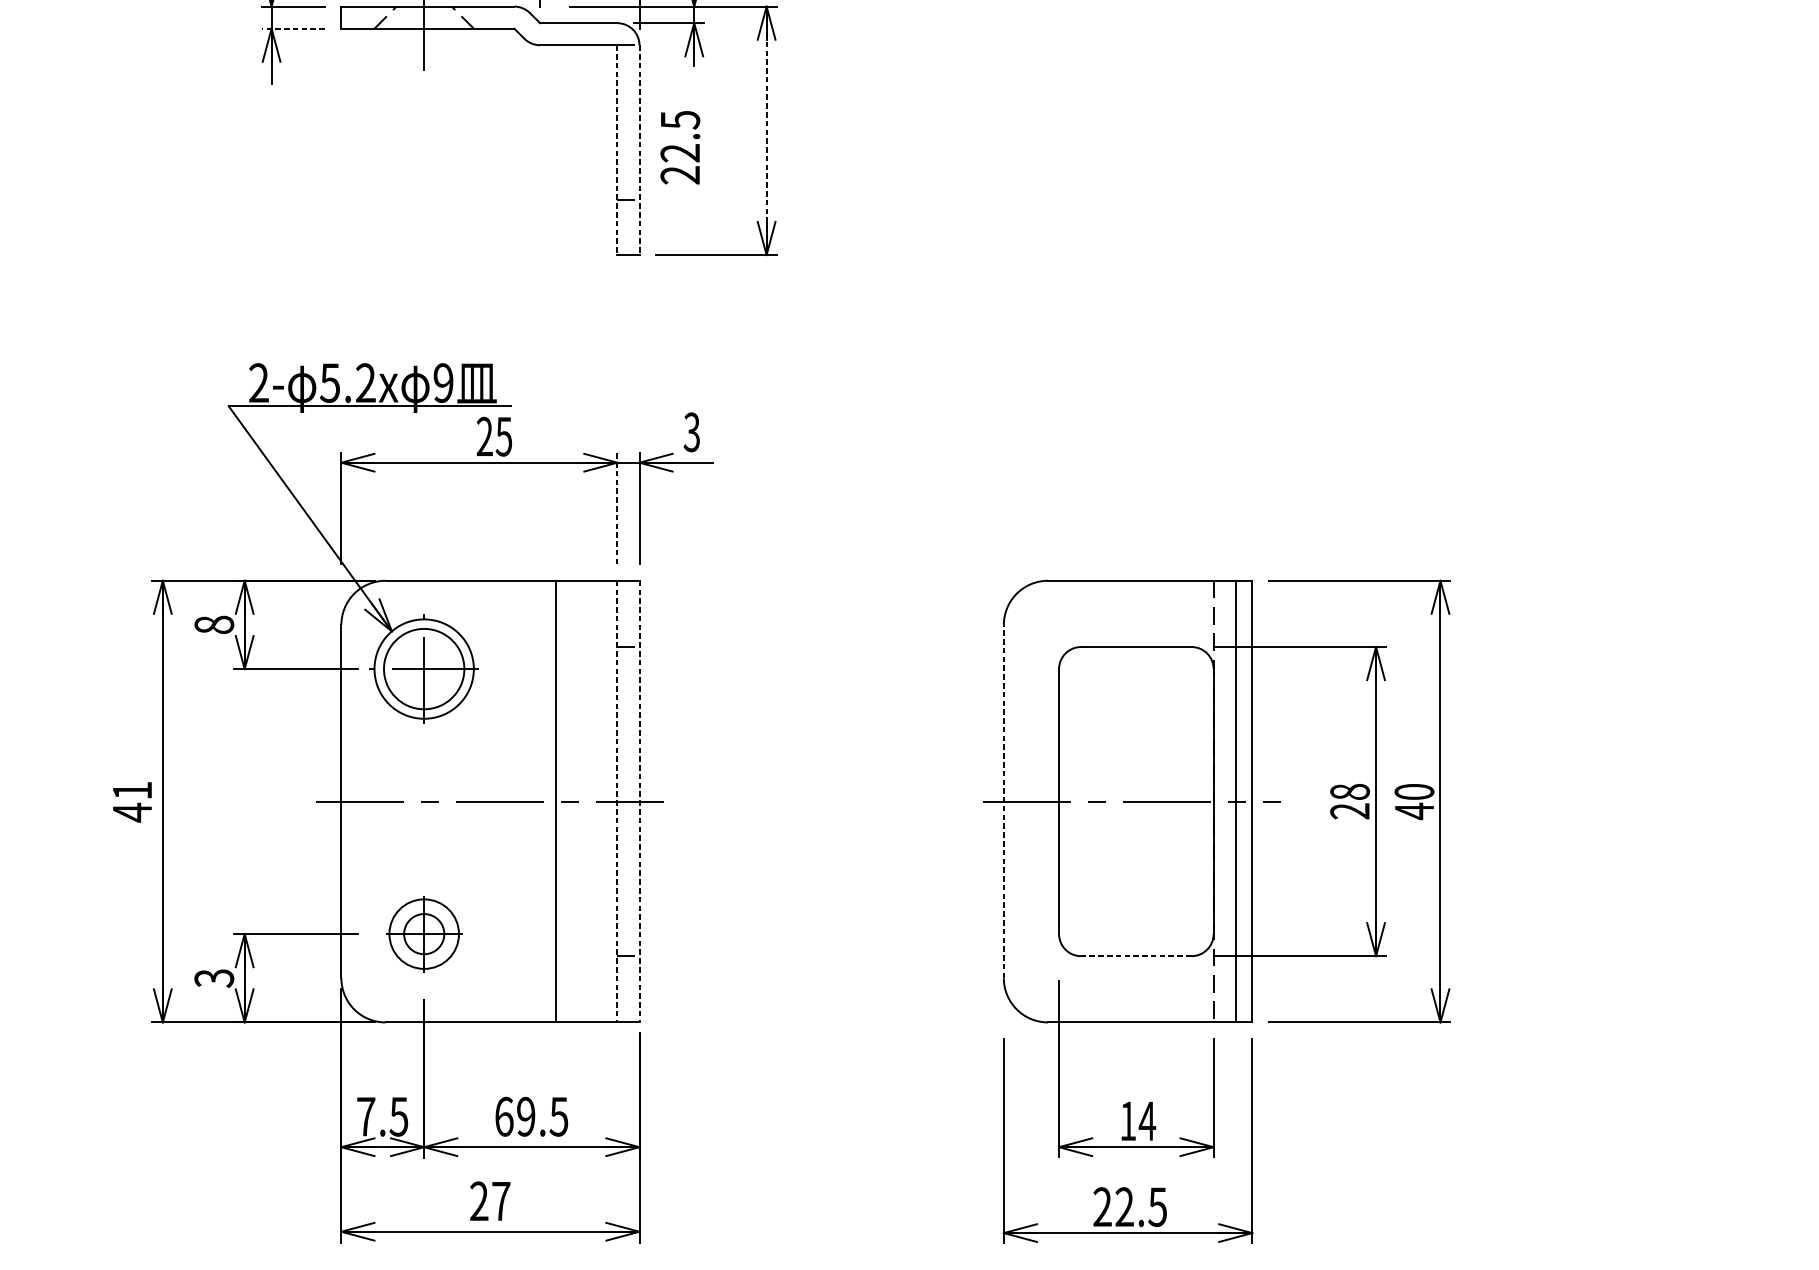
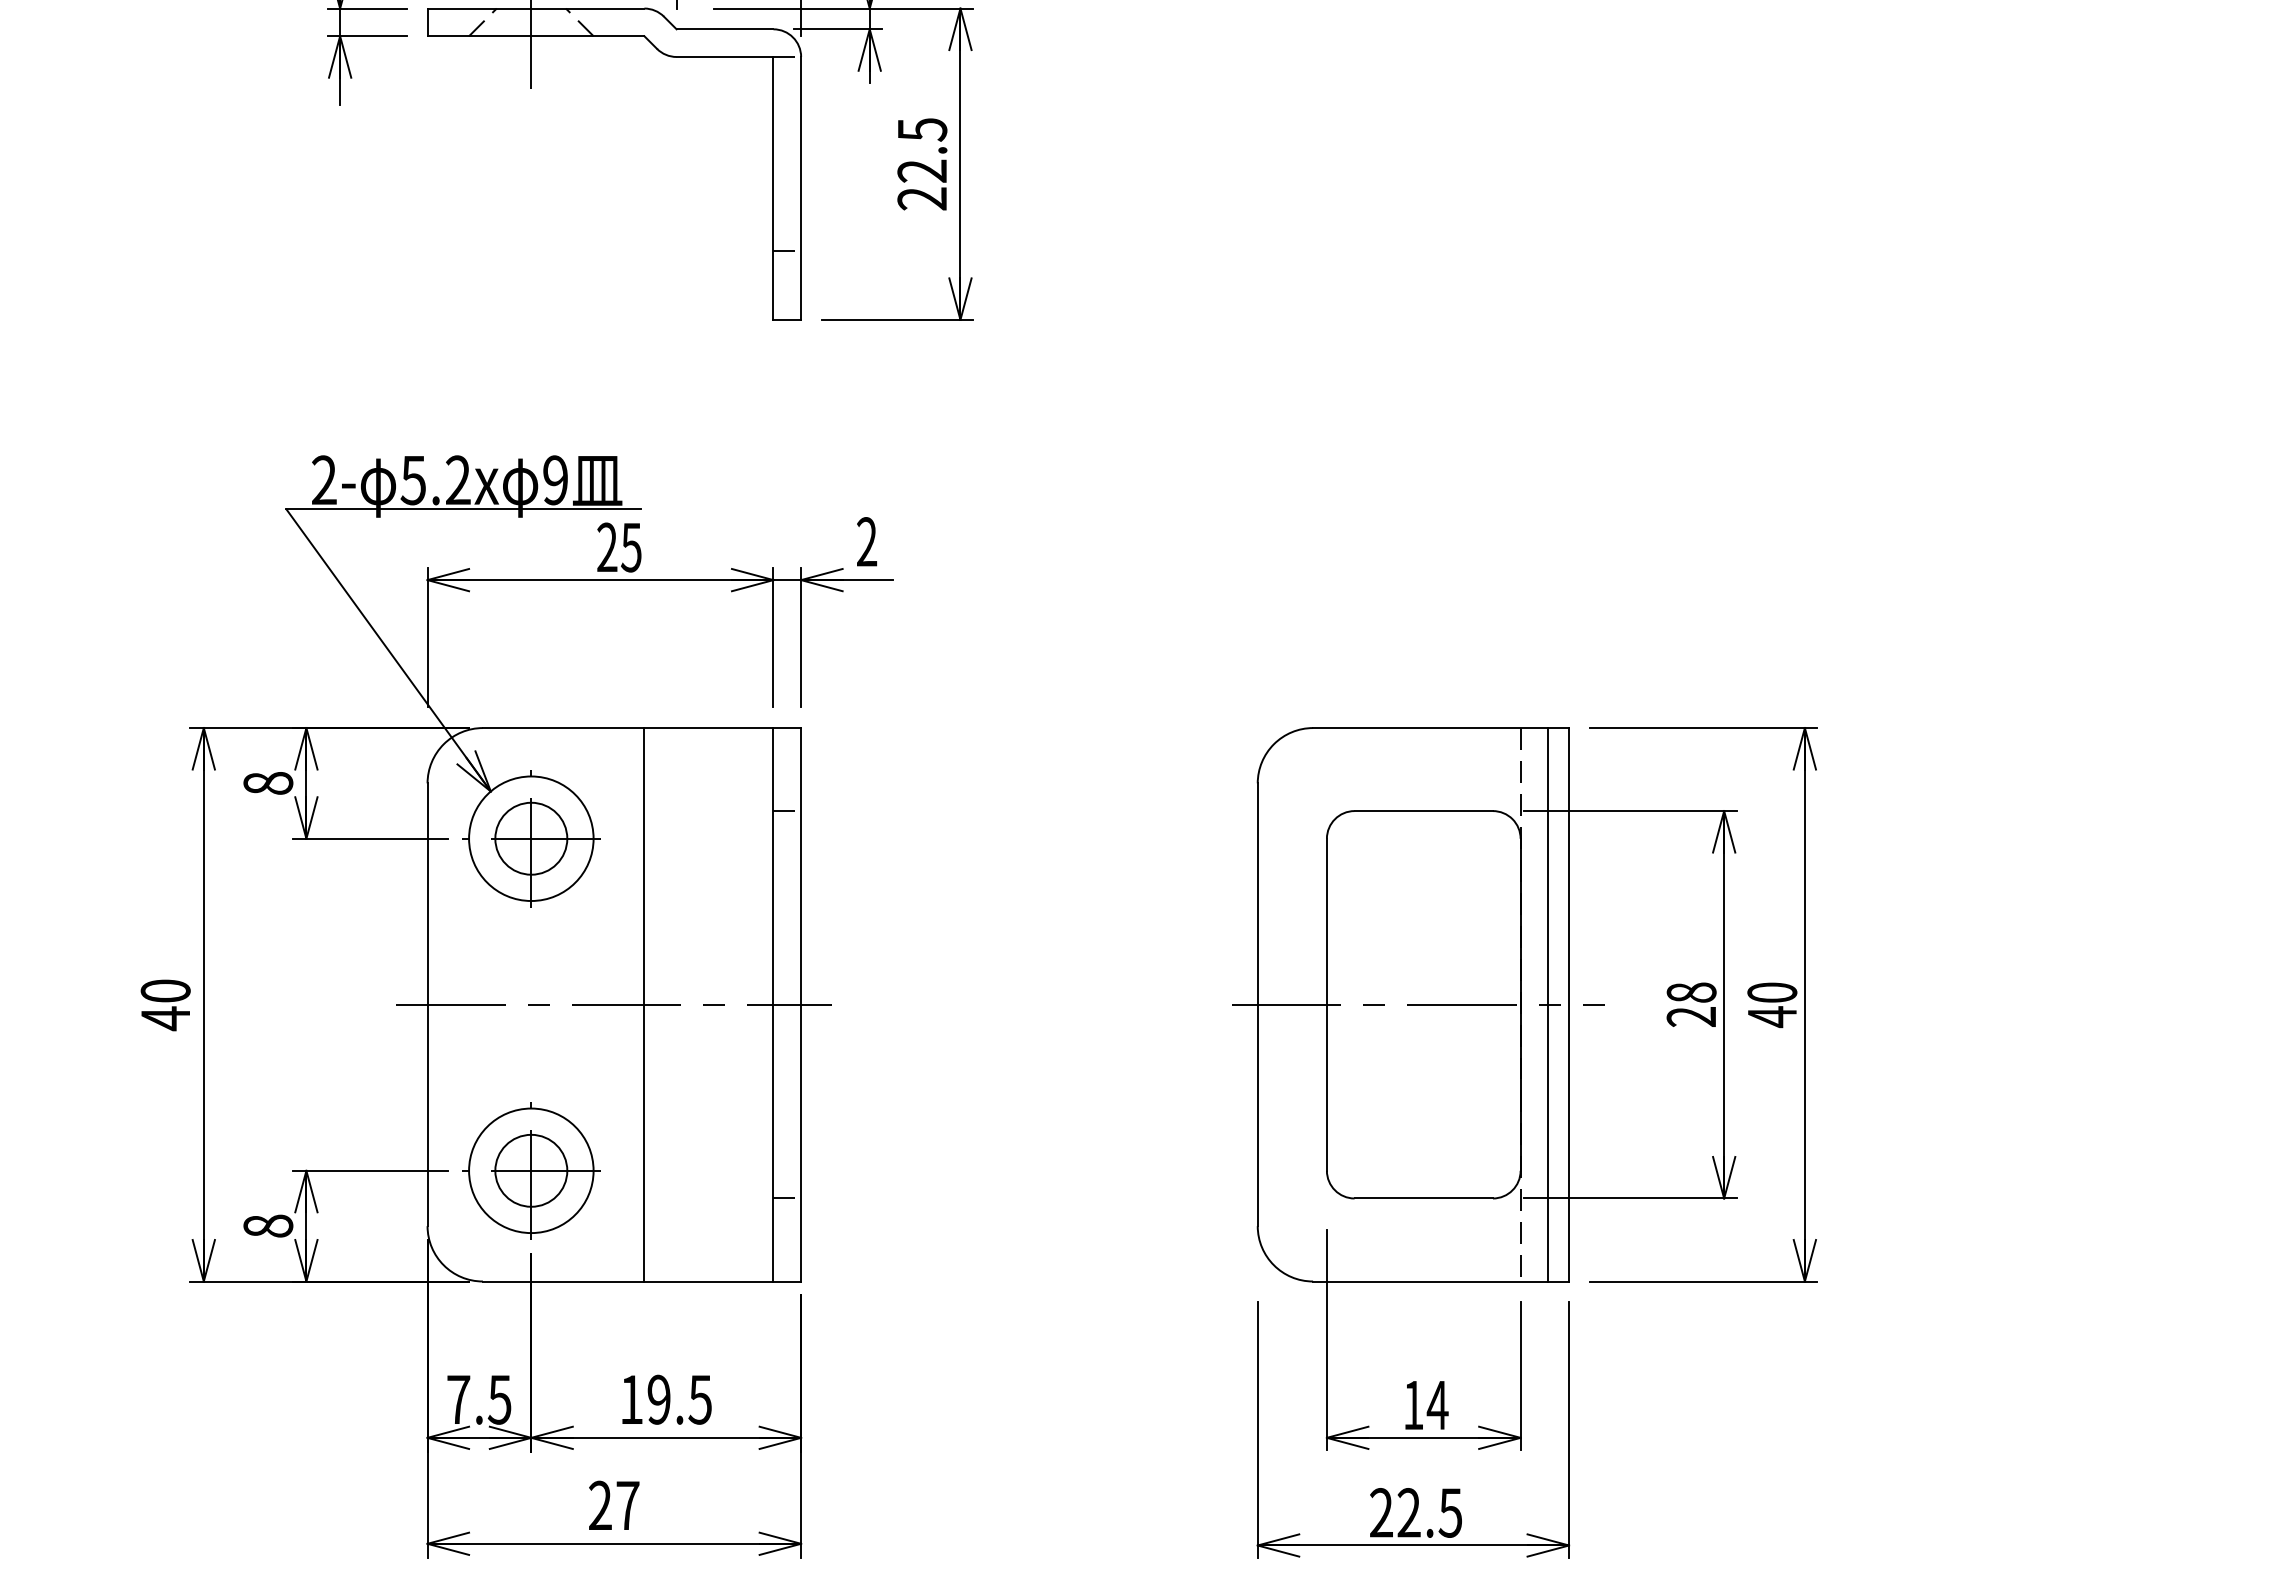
line: (293, 28) -> (367, 36), dashed -> solid
line: (766, 131) -> (960, 164), dashed -> solid
text: (680, 147) -> (922, 164), moved
line: (617, 150) -> (773, 188), dashed -> solid
line: (639, 150) -> (801, 188), dashed -> solid
text: (691, 432) -> (866, 542), 3 -> 2
line: (617, 508) -> (773, 637), dashed -> solid
circle: (424, 668) -> (531, 838), size x0.71
text: (132, 790) -> (165, 990), 41 -> 40
line: (555, 801) -> (644, 1004), moved
line: (617, 801) -> (773, 1004), dashed -> solid
line: (639, 801) -> (801, 1004), dashed -> solid
line: (1003, 801) -> (1257, 1004), dashed -> solid
part: (424, 933) -> (531, 1170), size x1.43
line: (1136, 956) -> (1423, 1198), dashed -> solid
text: (214, 978) -> (268, 1226), 3 -> 8
text: (504, 1116) -> (631, 1399), 69.5 -> 19.5

